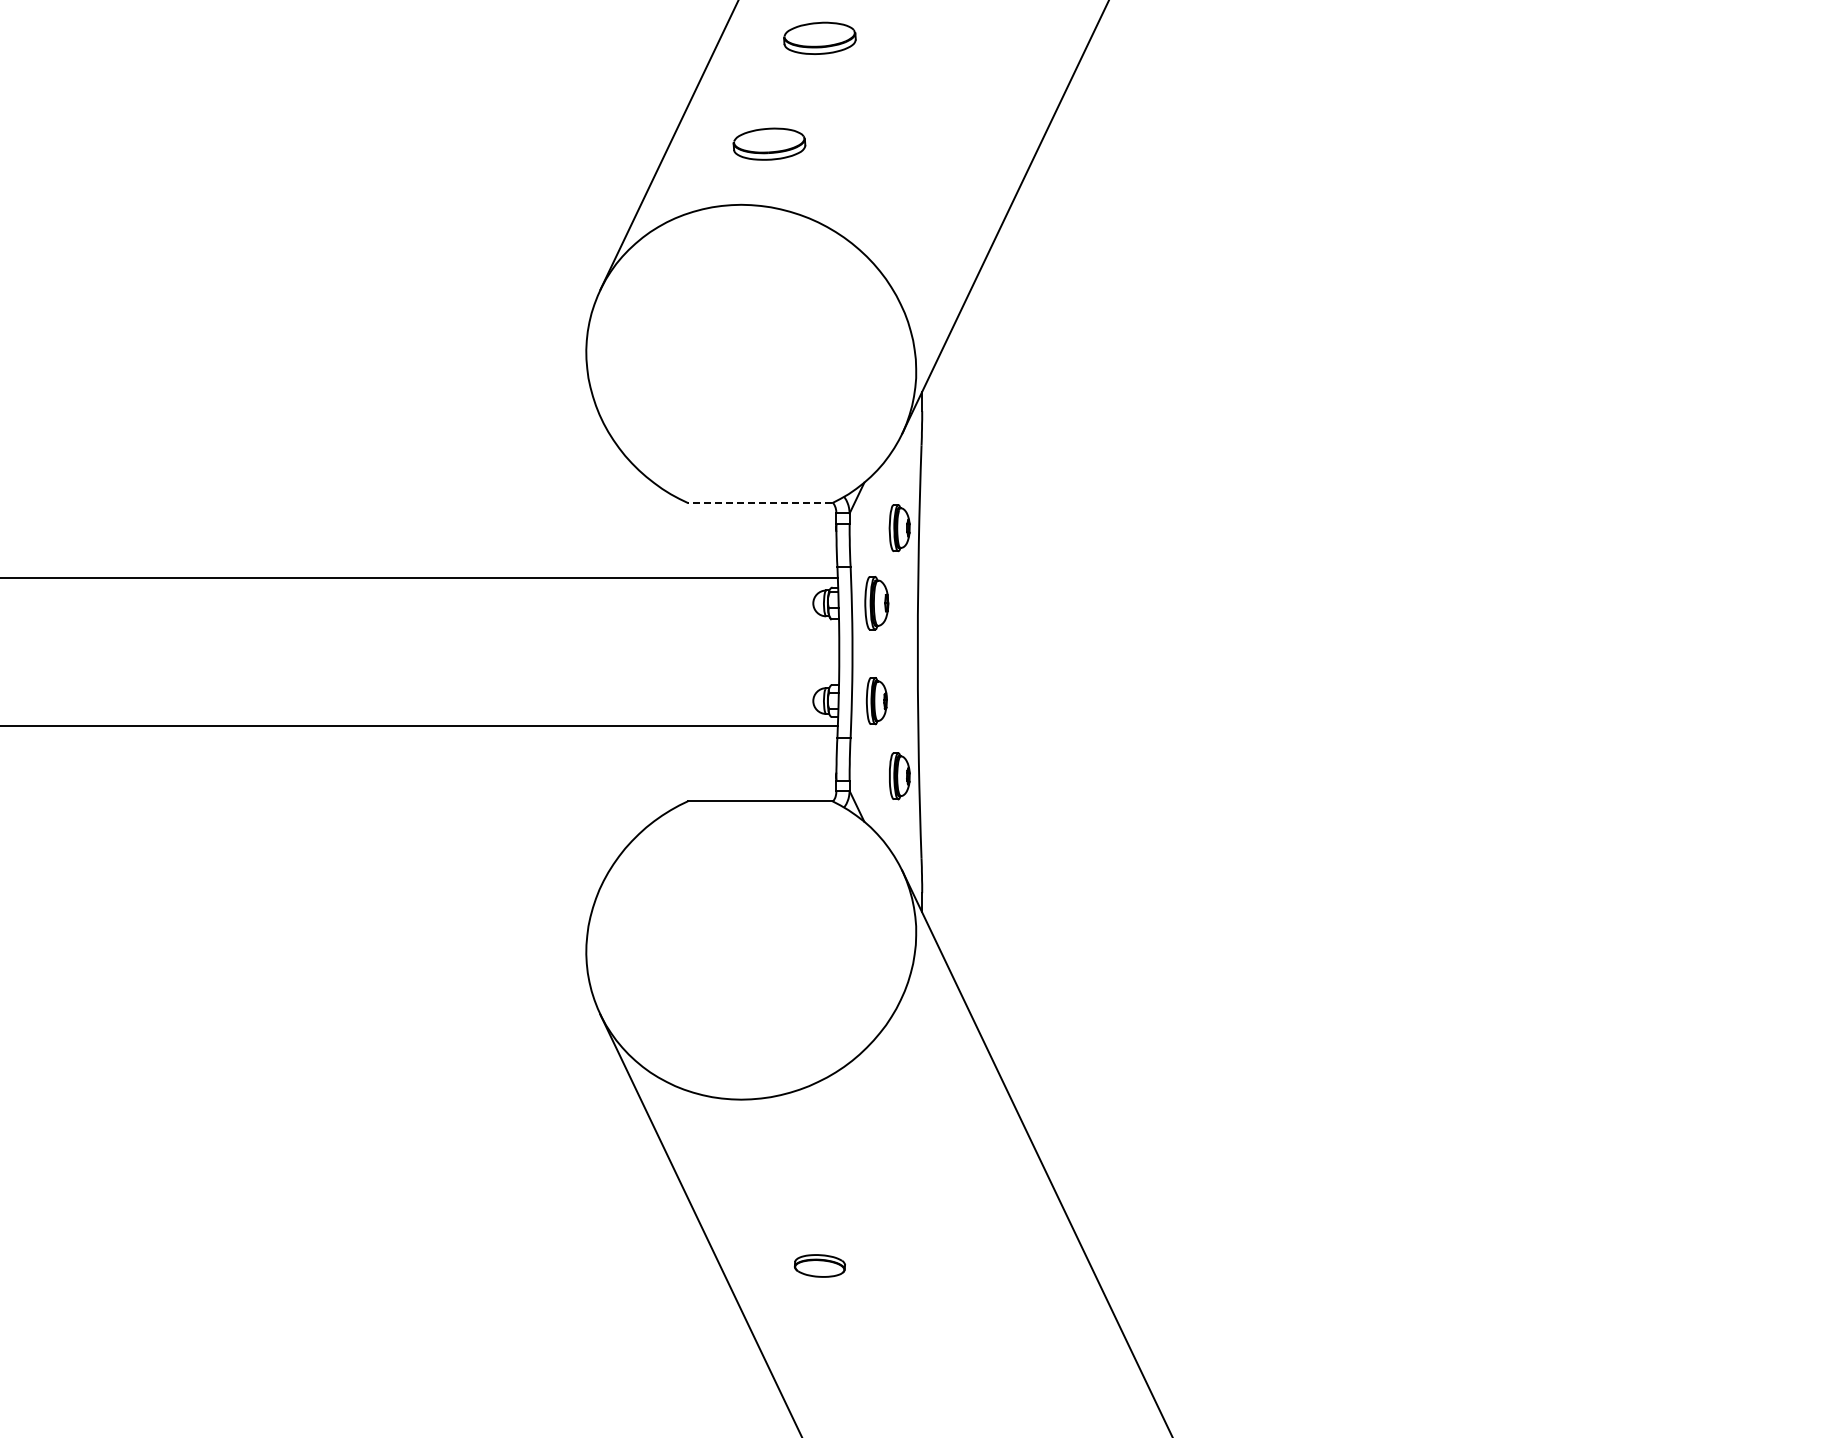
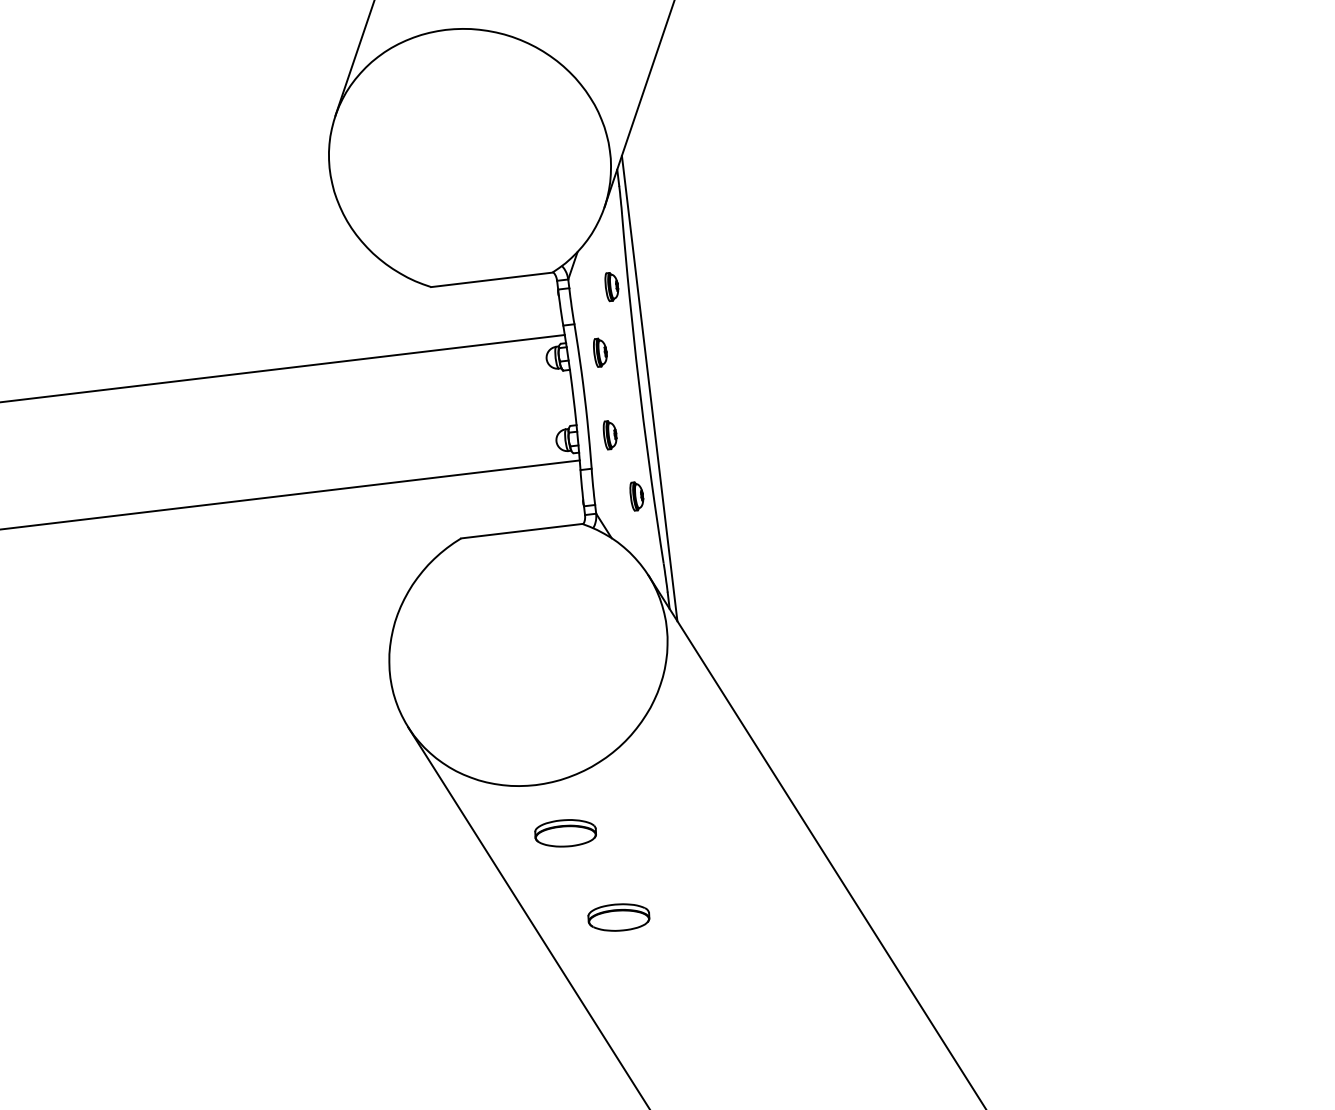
line: (760, 503) -> (492, 280), dashed -> solid
part: (899, 527) -> (611, 286), size x0.71
part: (877, 603) -> (600, 352), size x0.62
line: (929, 651) -> (649, 387), added
part: (877, 700) -> (610, 434), size x0.71
part: (899, 776) -> (636, 496), size x0.71
part: (769, 1159) -> (565, 832), added
part: (819, 1265) -> (618, 917), size x1.43

